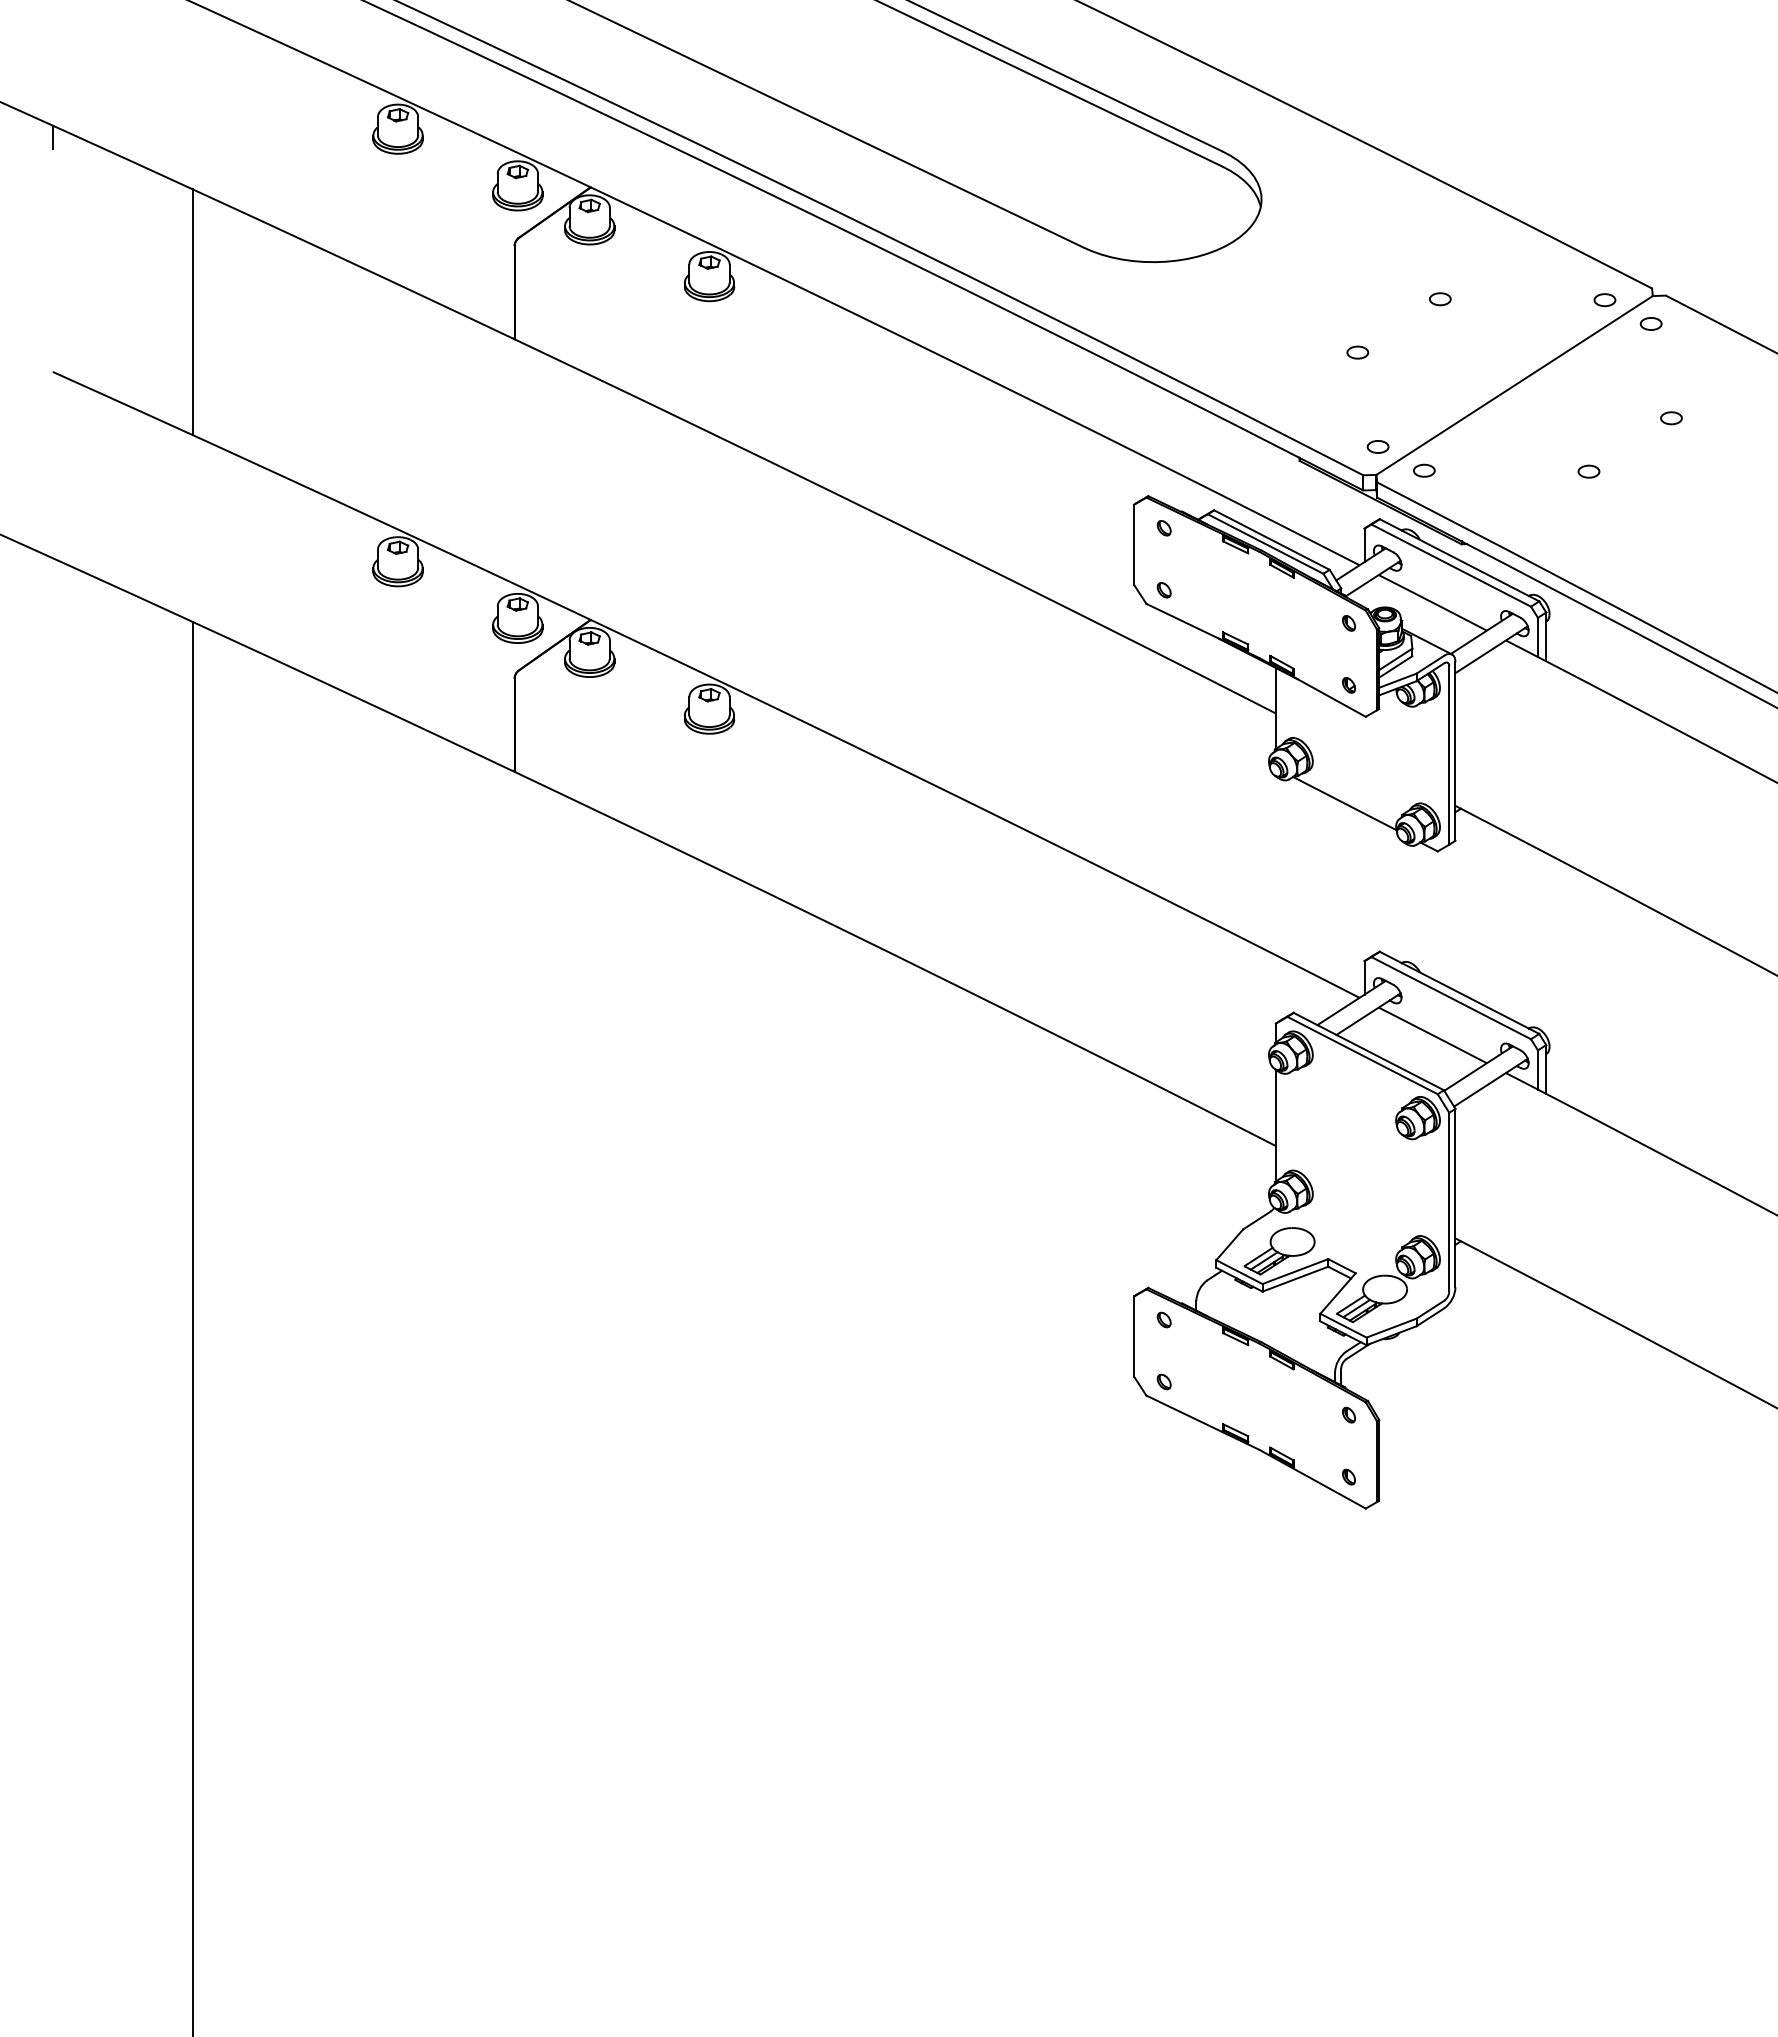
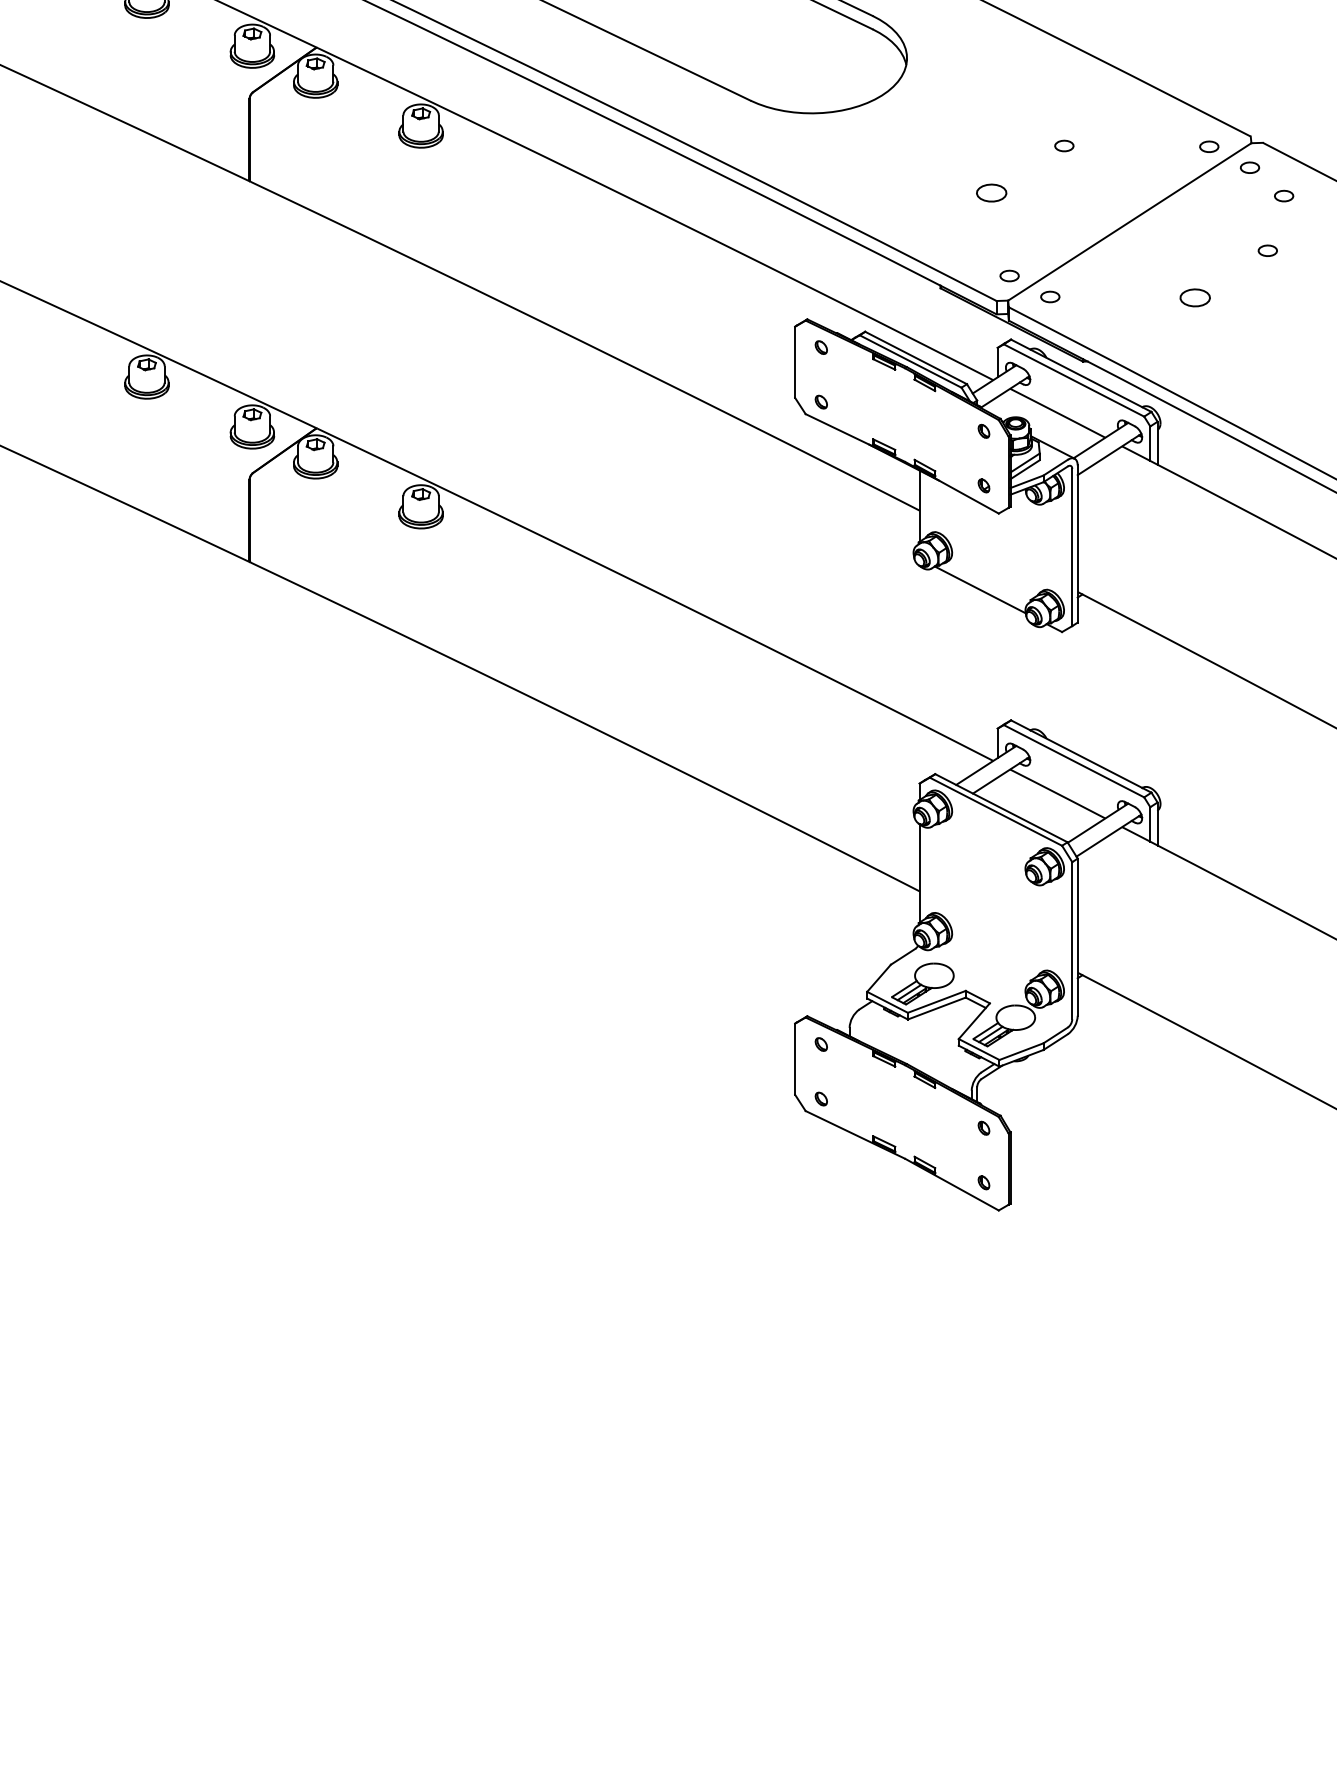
part: (1357, 352) -> (991, 192), size x1.6
part: (1689, 356) -> (1283, 196), added
part: (1588, 471) -> (1194, 297), size x1.6

